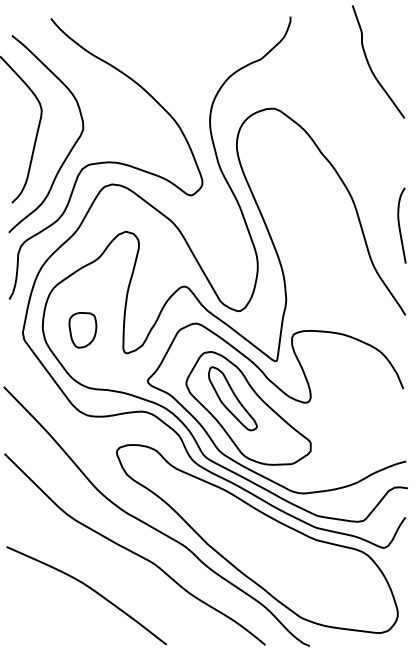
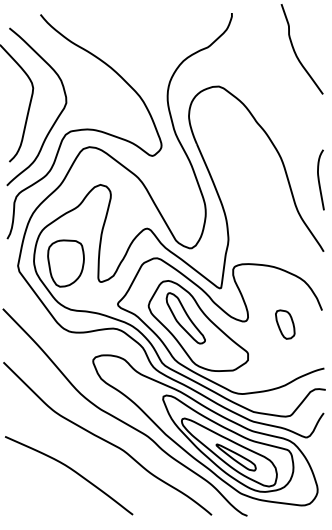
part: (82, 330) -> (65, 263), size x1.67
part: (356, 406) -> (284, 324), added
part: (285, 555) -> (227, 443), added

